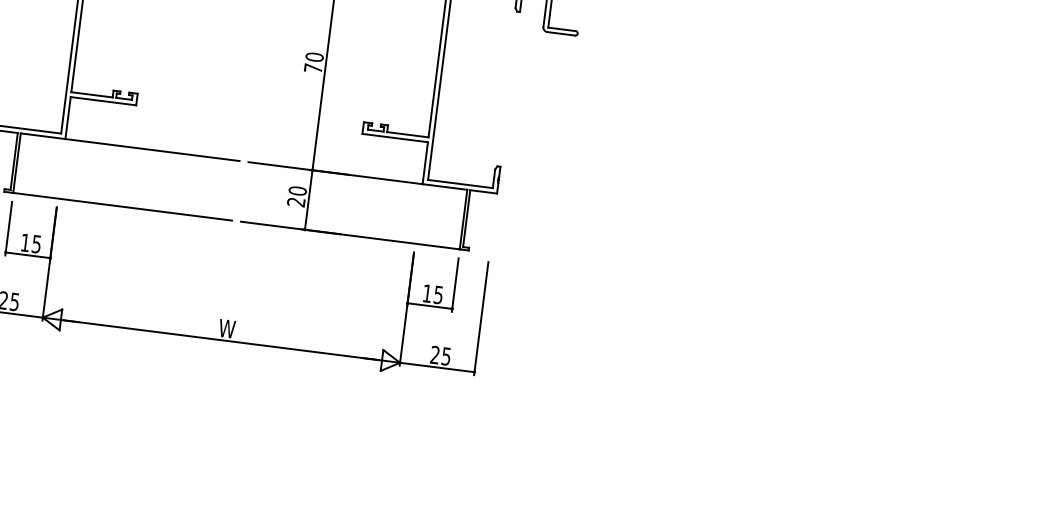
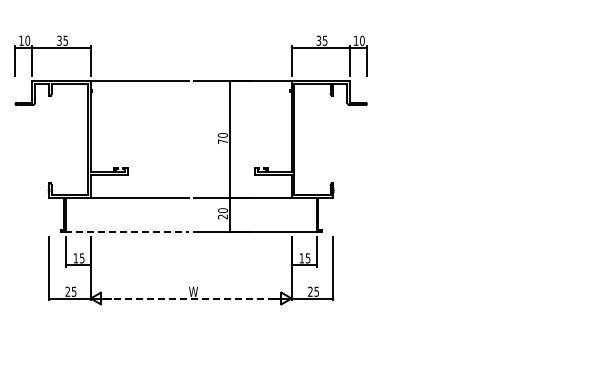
line: (121, 206) -> (126, 231), solid -> dashed
line: (222, 340) -> (191, 298), solid -> dashed

